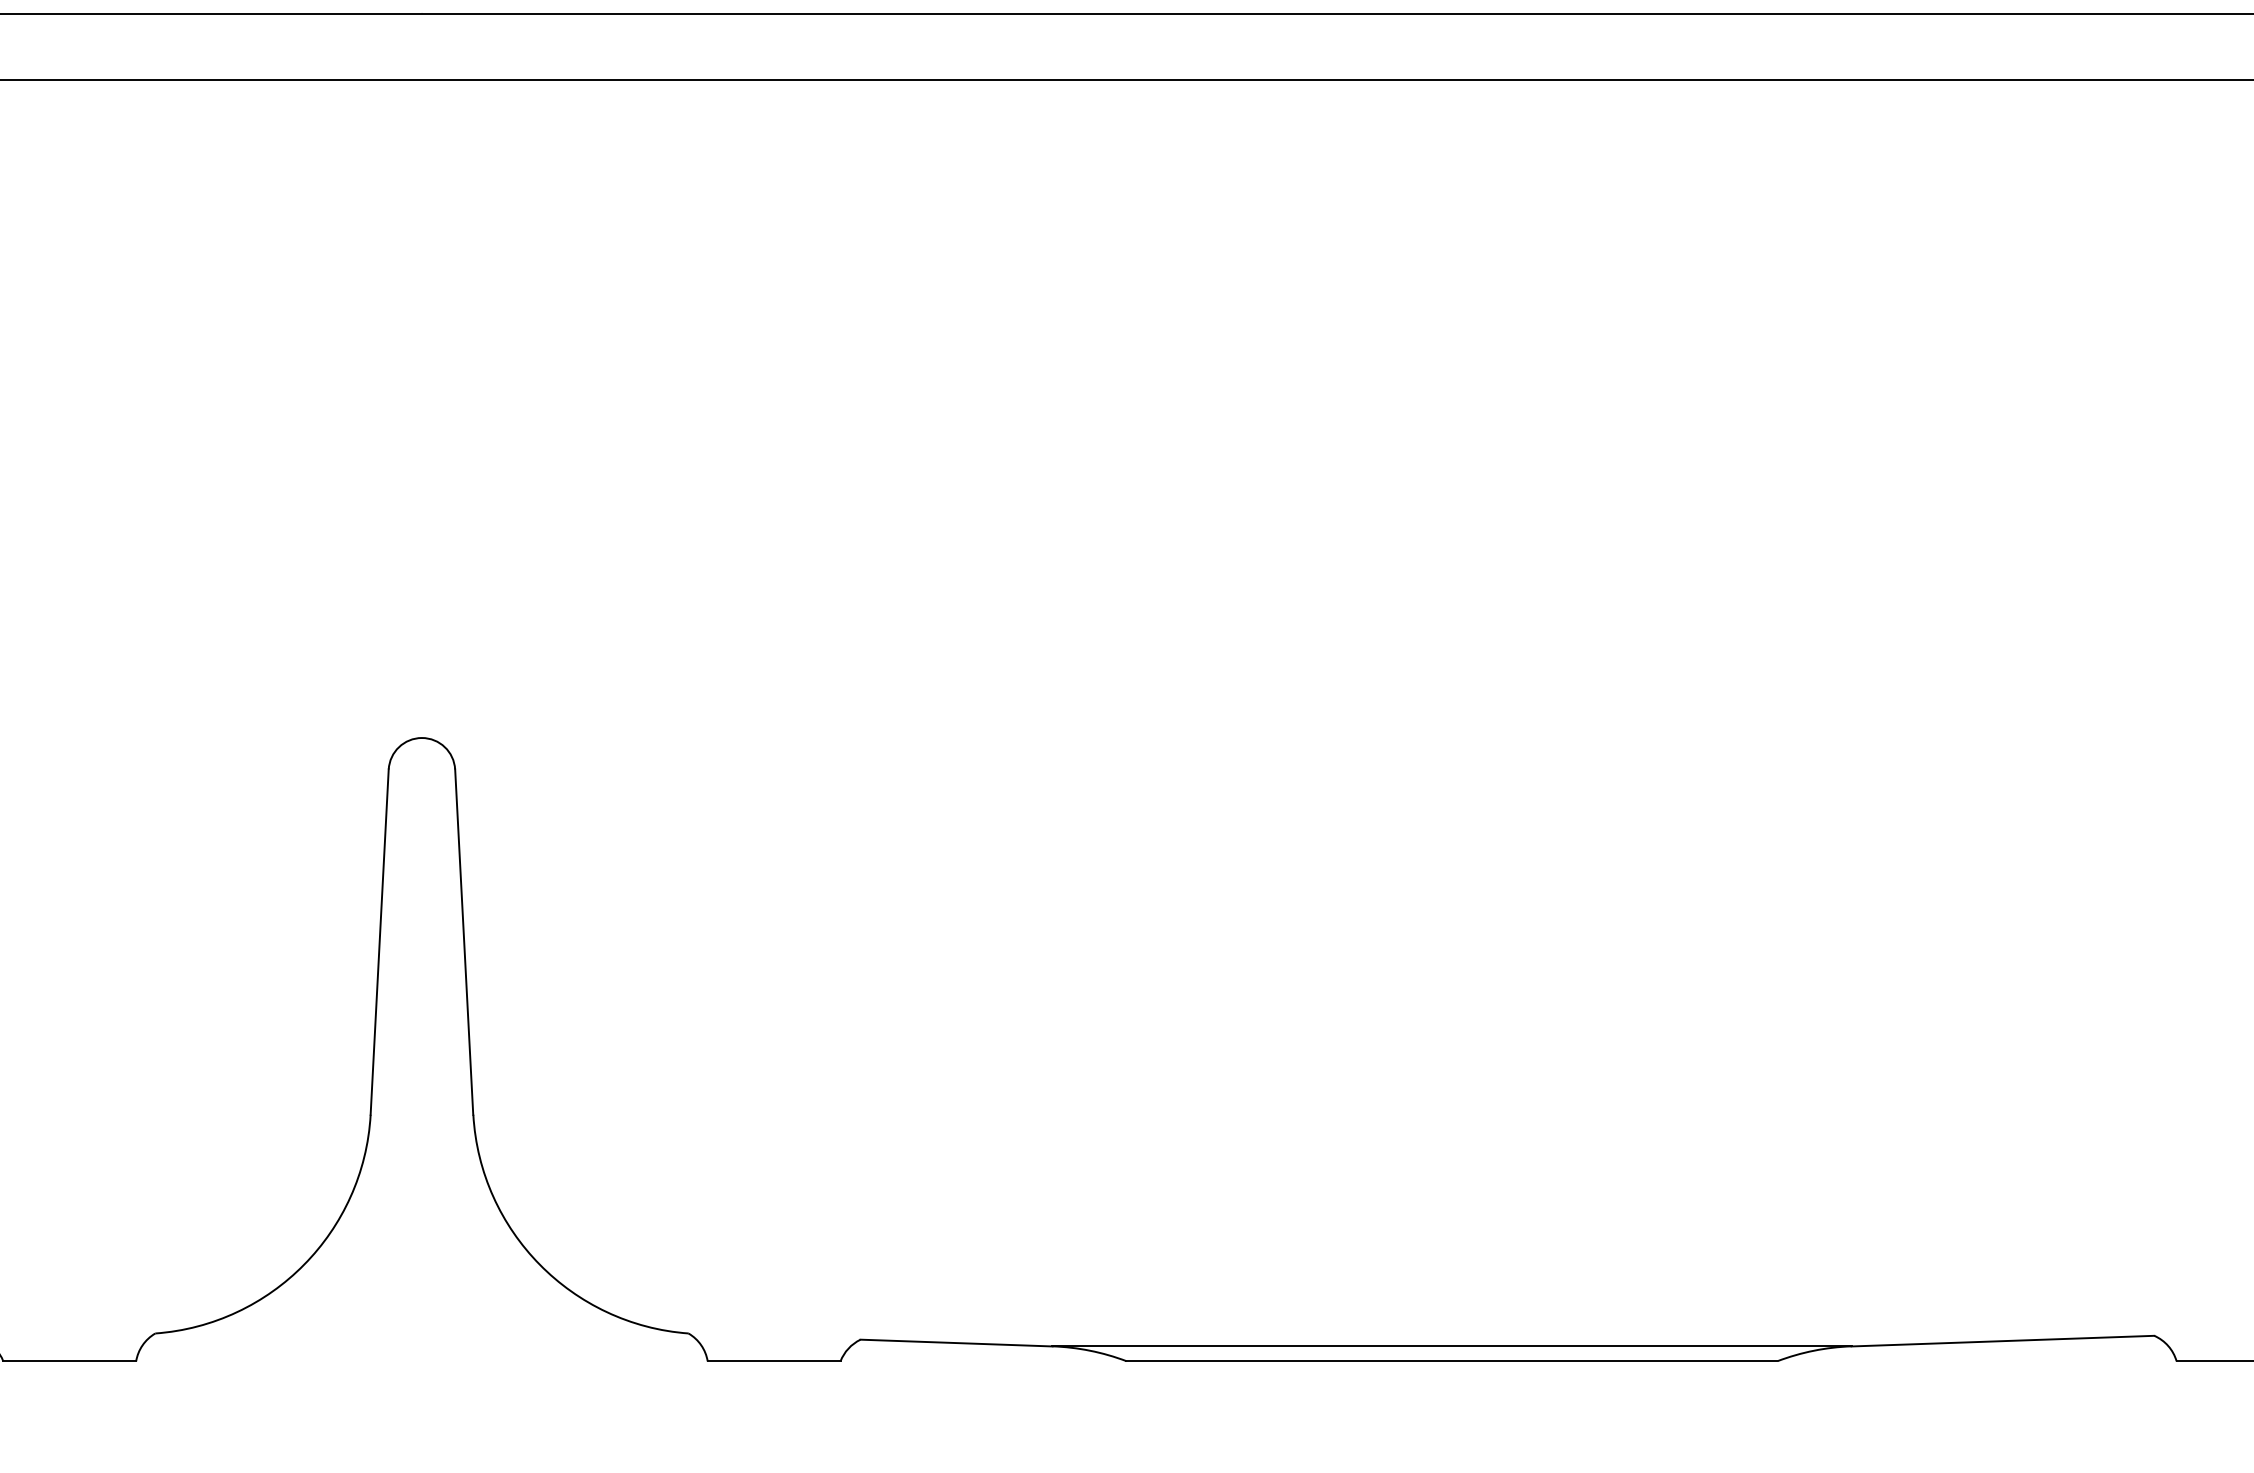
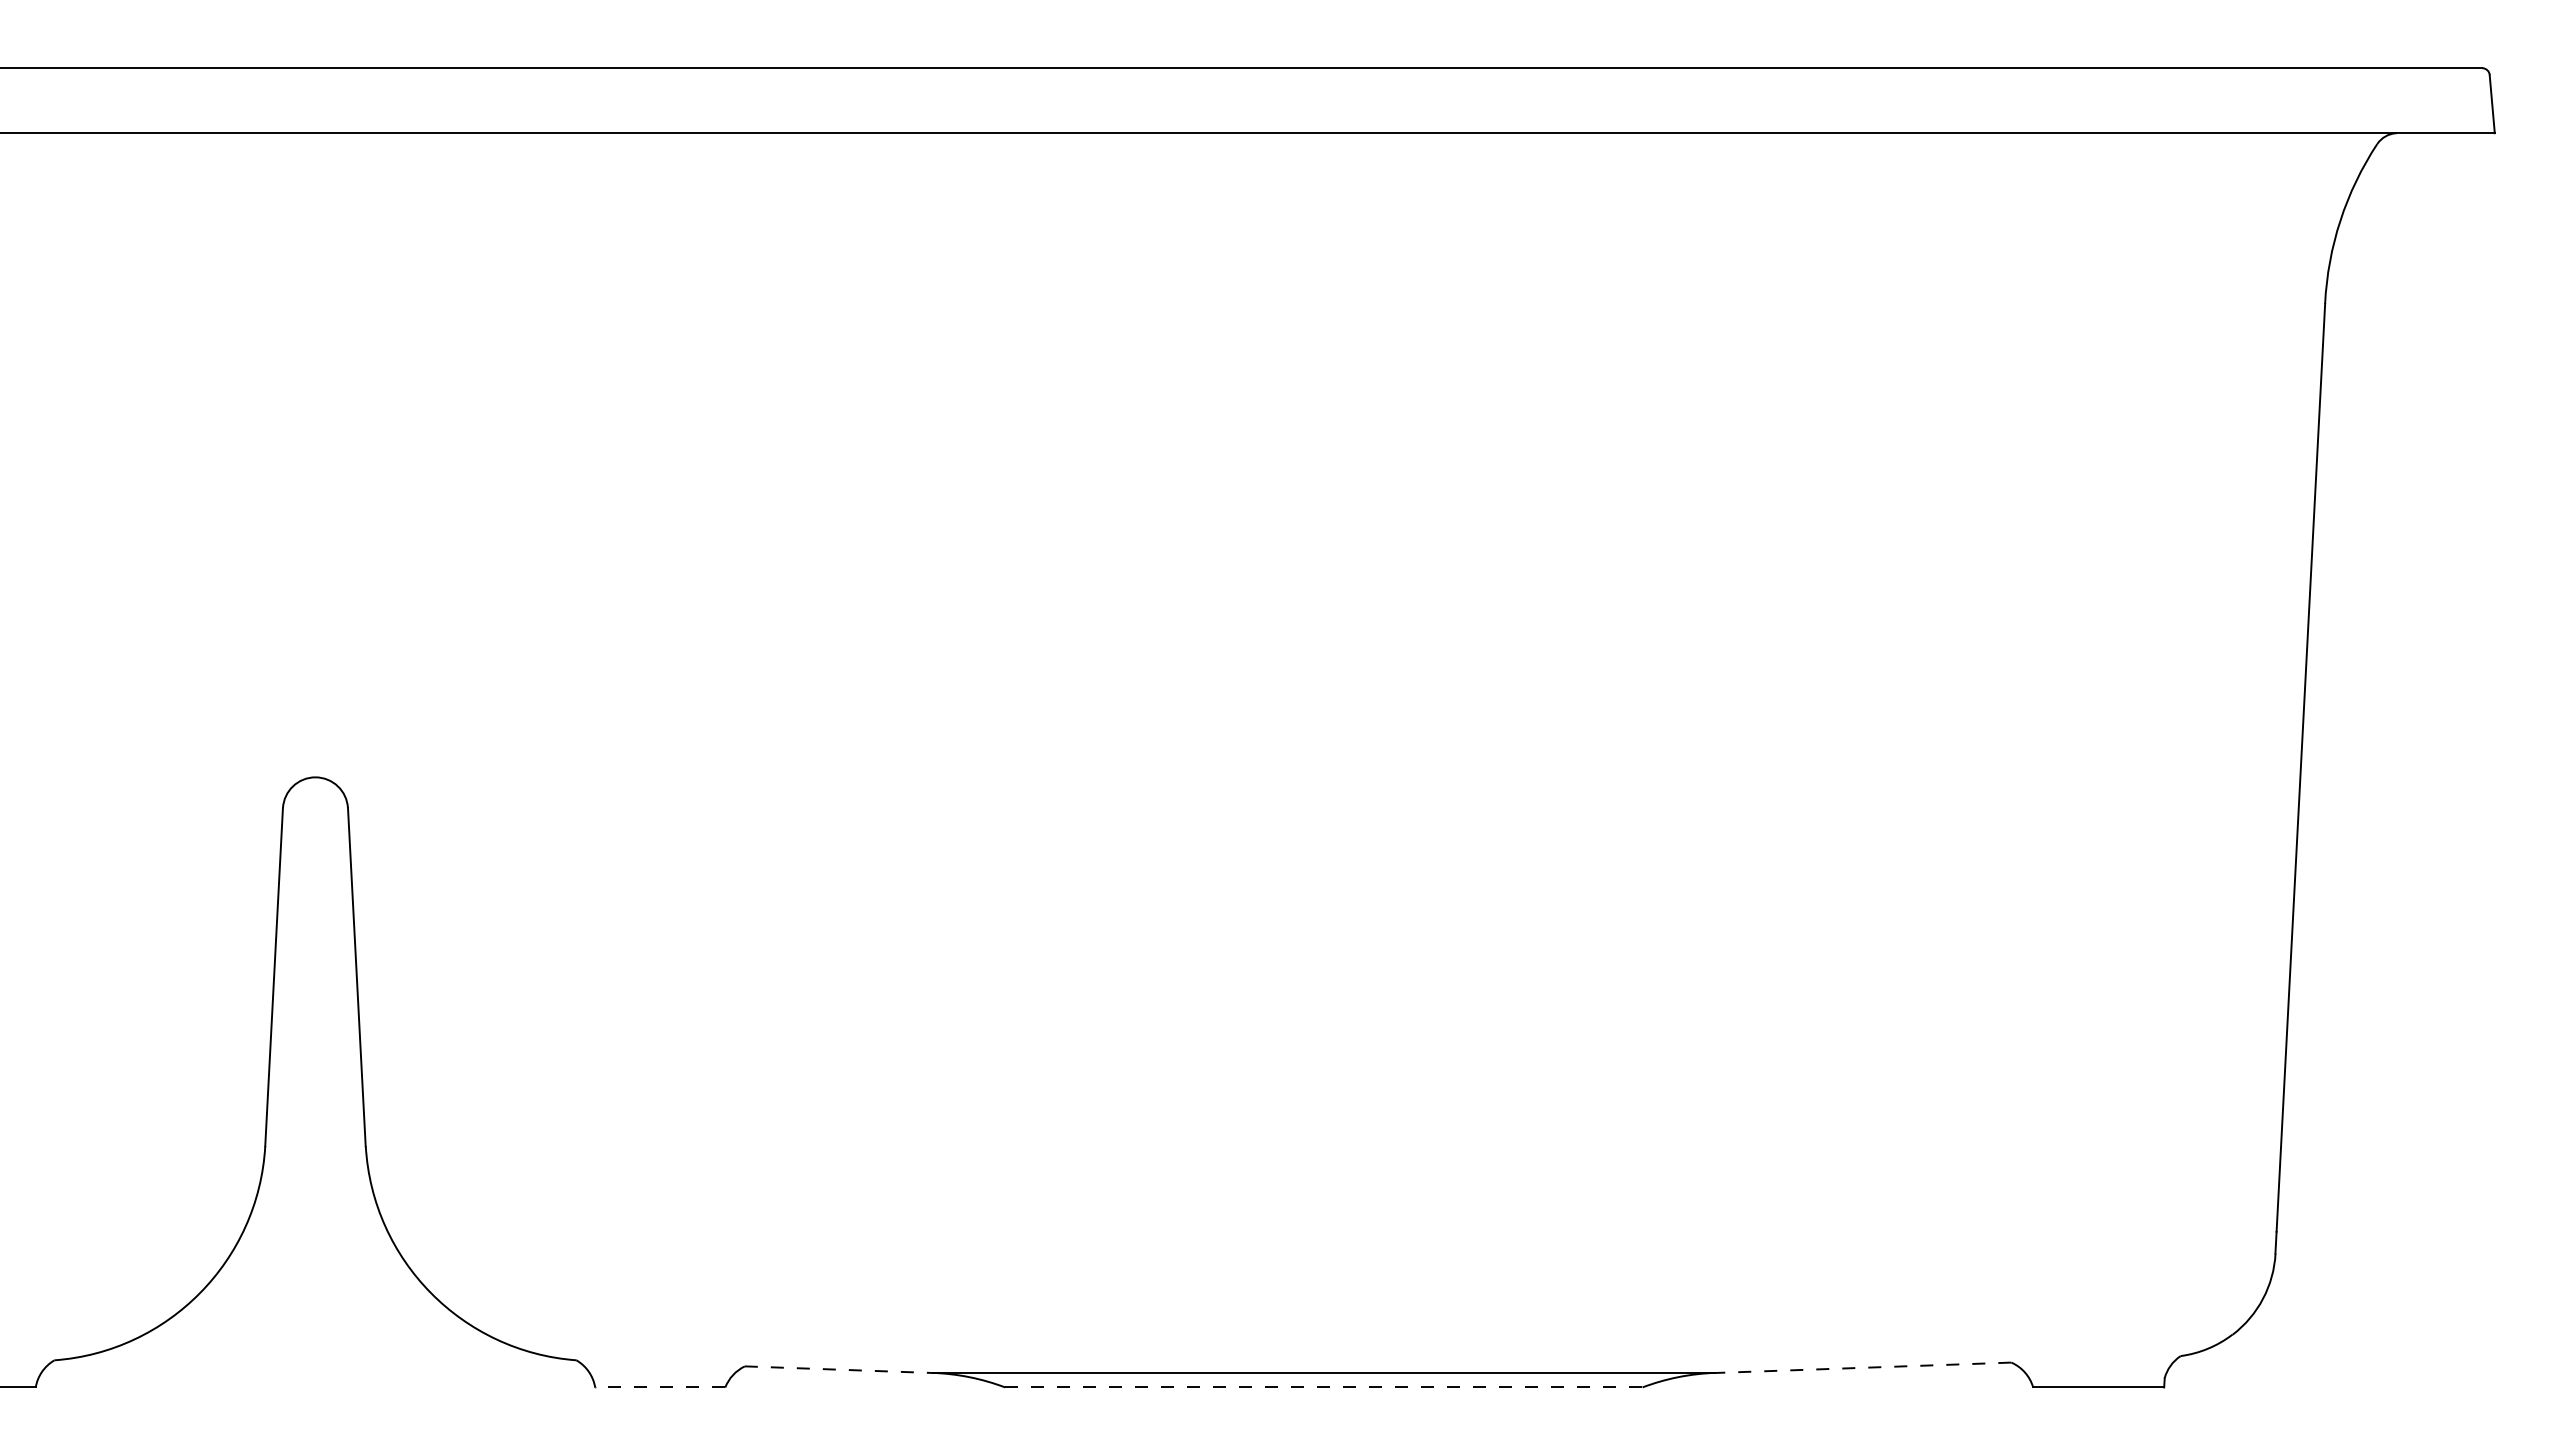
line: (2002, 1340) -> (1862, 1367), solid -> dashed
line: (956, 1342) -> (838, 1369), solid -> dashed
line: (773, 1361) -> (659, 1387), solid -> dashed
line: (1451, 1361) -> (1323, 1387), solid -> dashed

